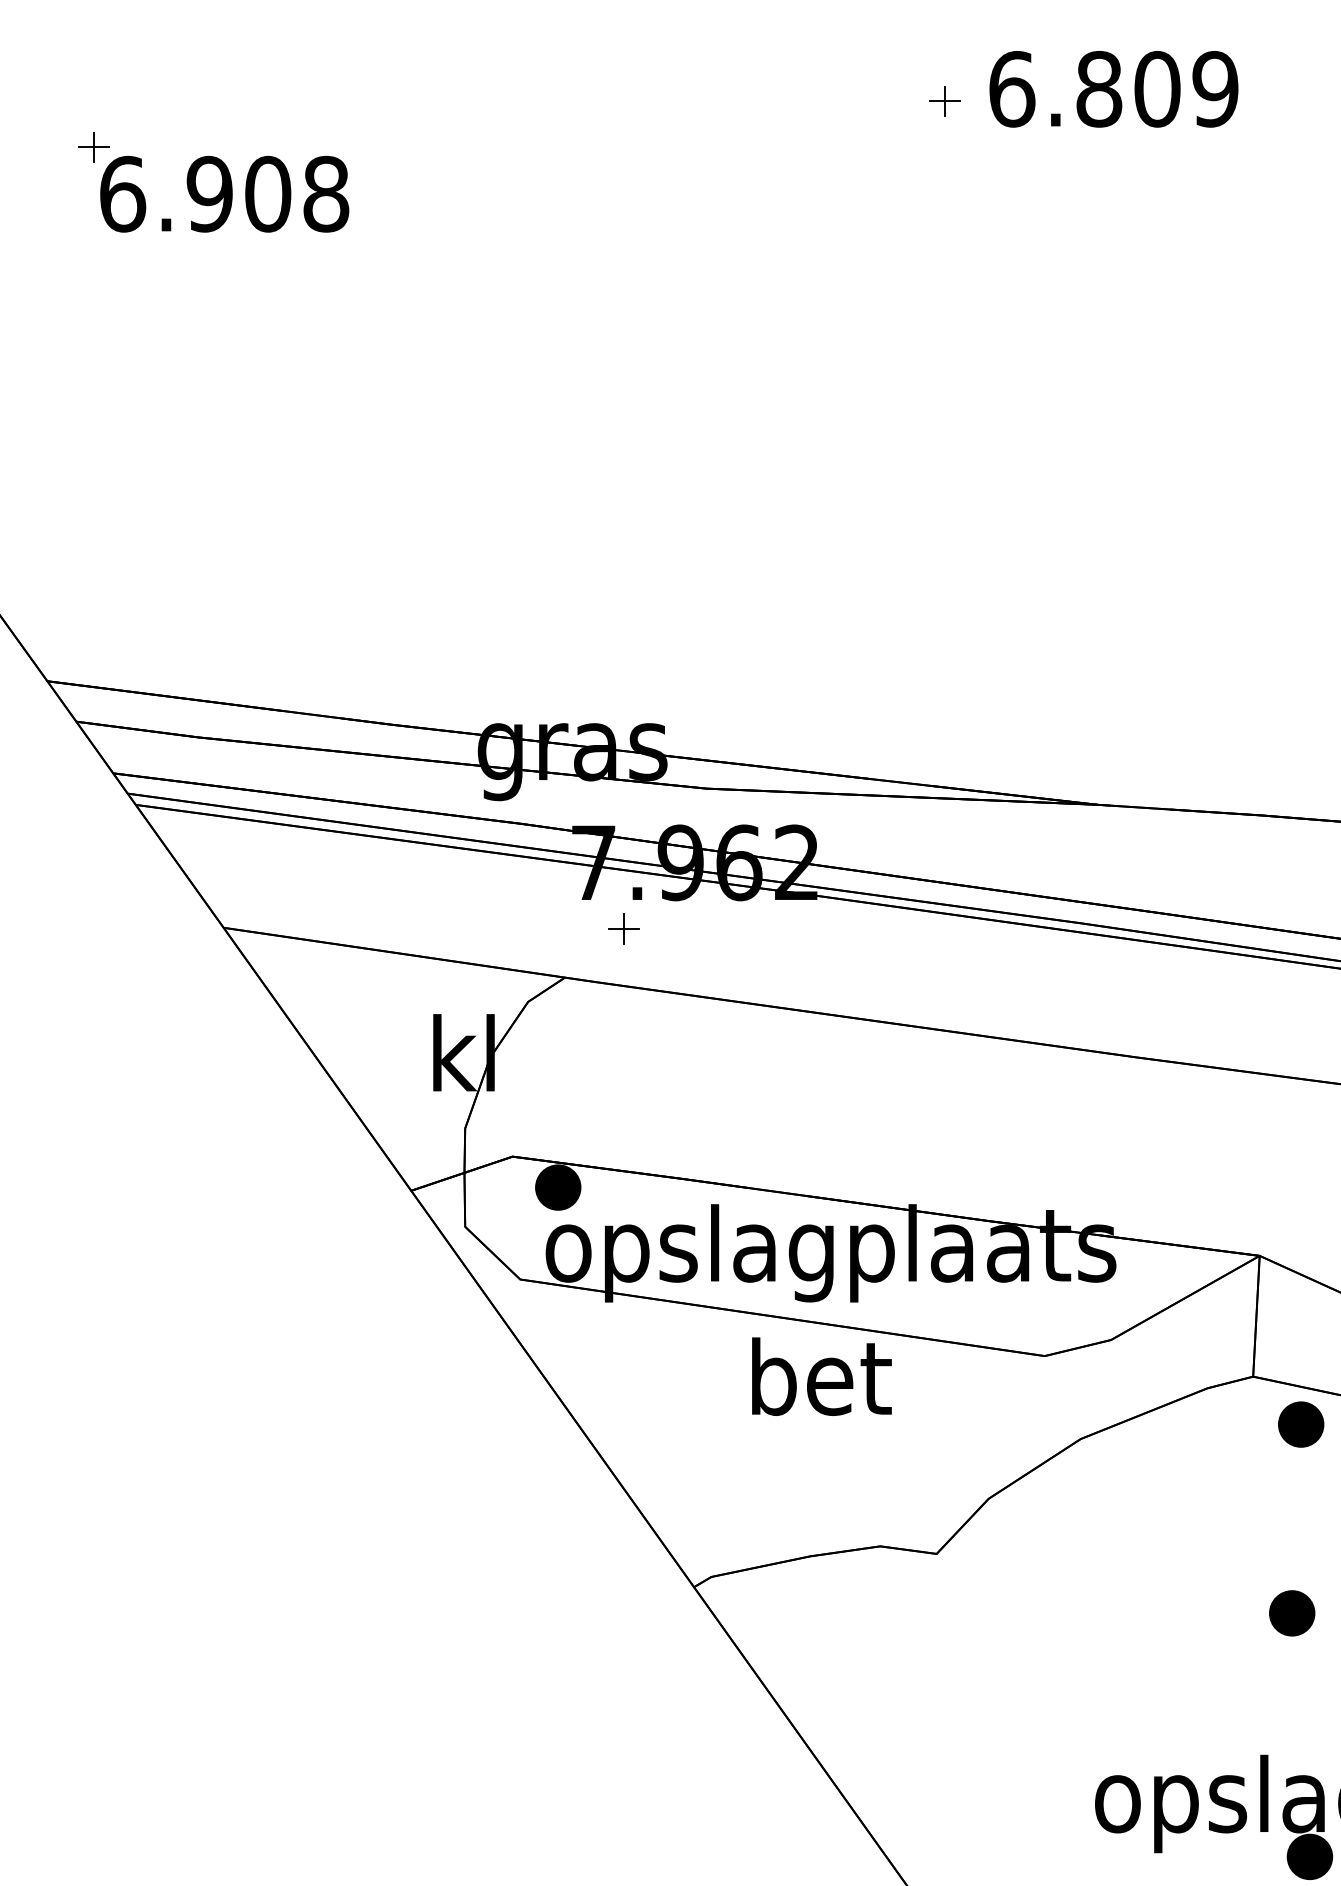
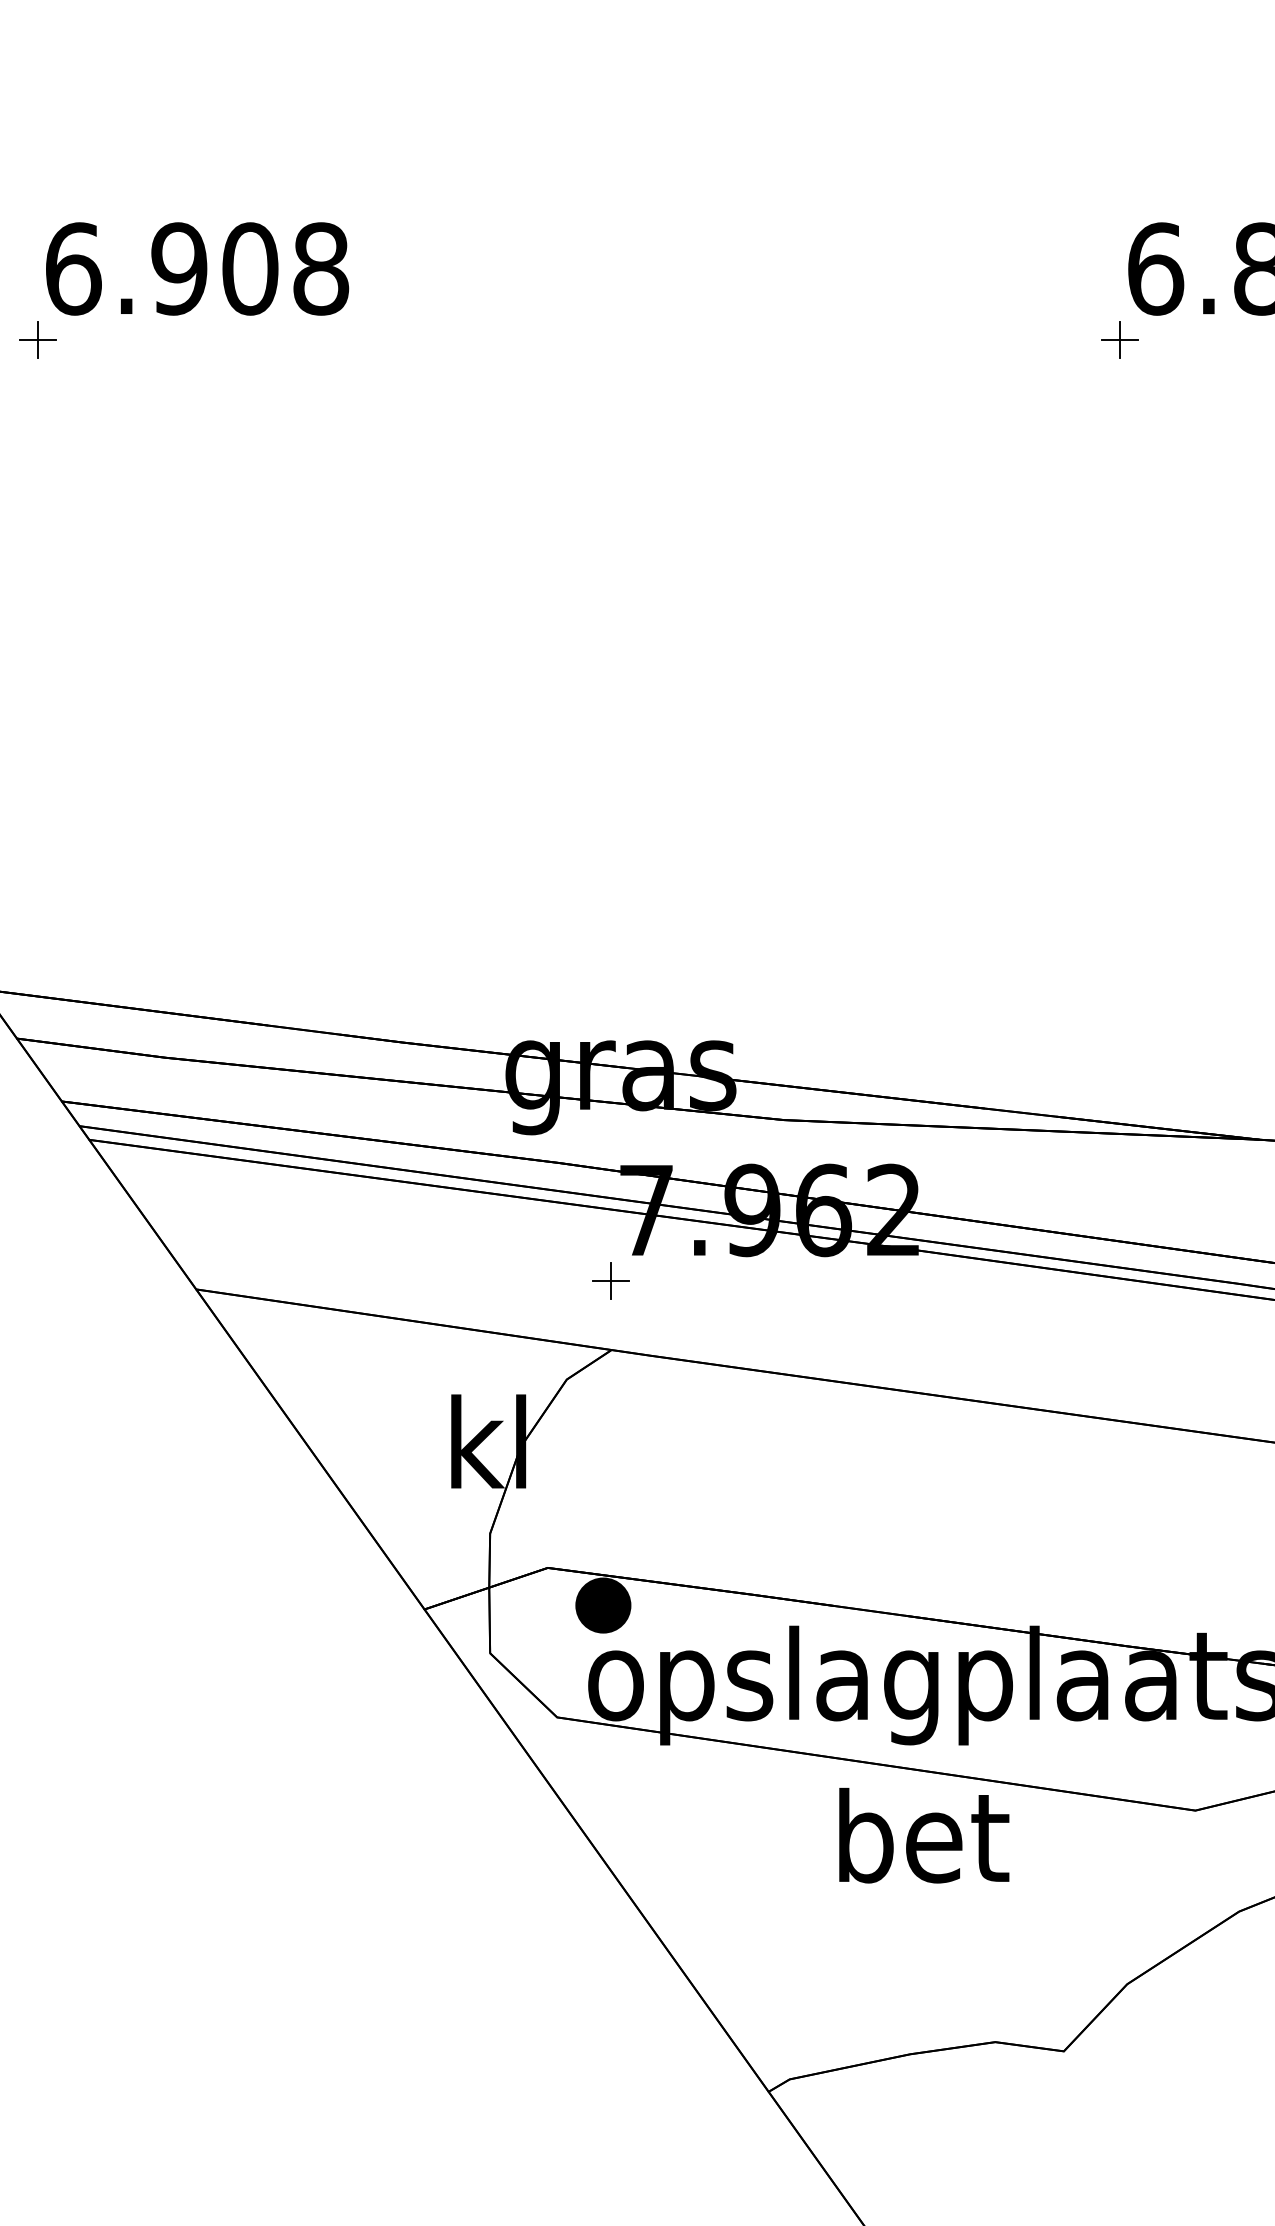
part: (944, 101) -> (1119, 339), moved
text: (224, 193) -> (197, 268), moved
part: (623, 928) -> (610, 1280), moved

